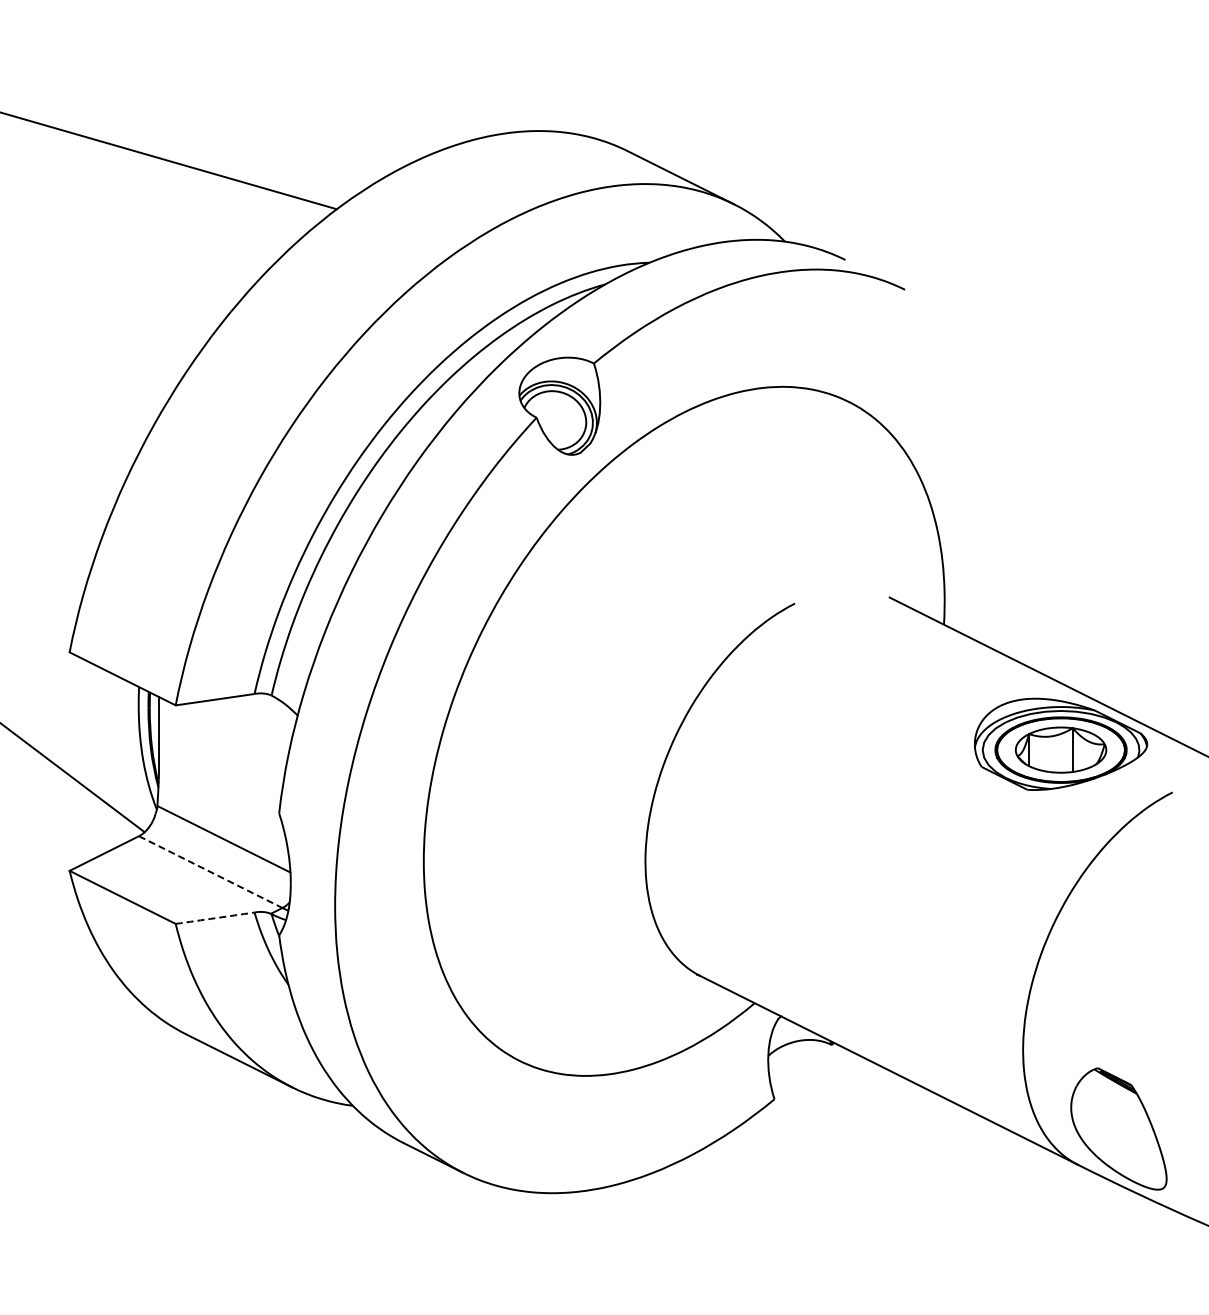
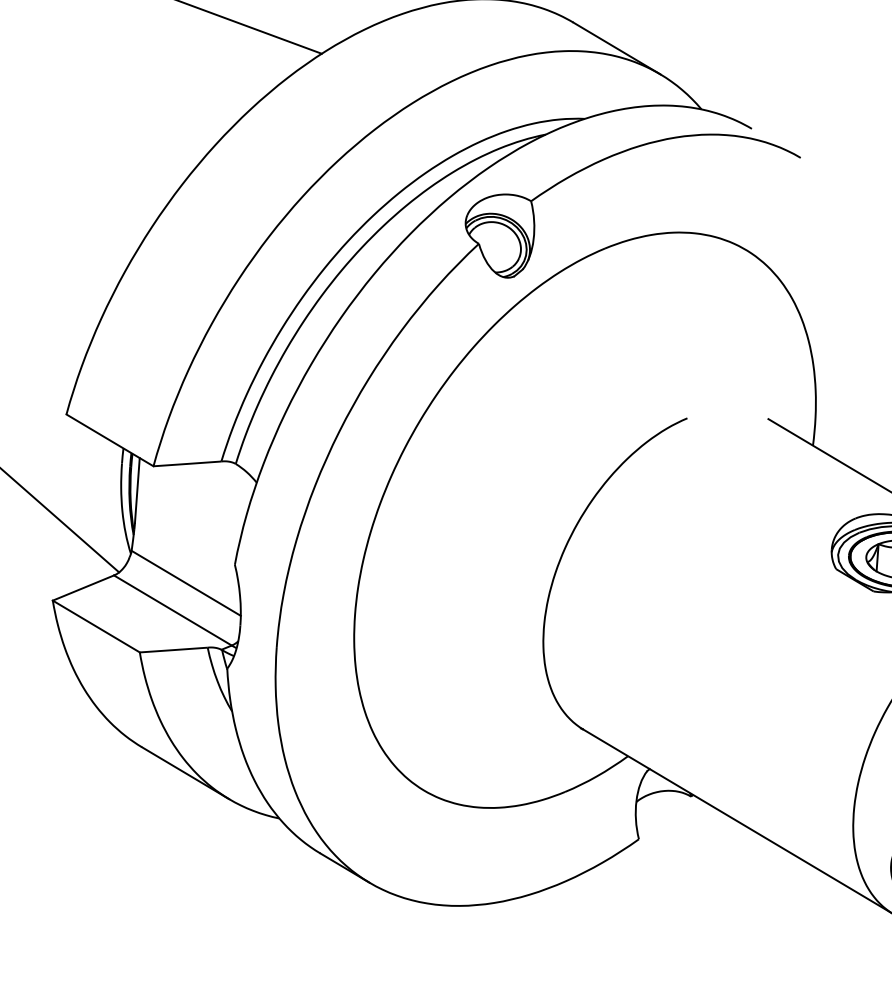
line: (211, 872) -> (173, 610), dashed -> solid
arc: (215, 918) -> (174, 650), dashed -> solid

